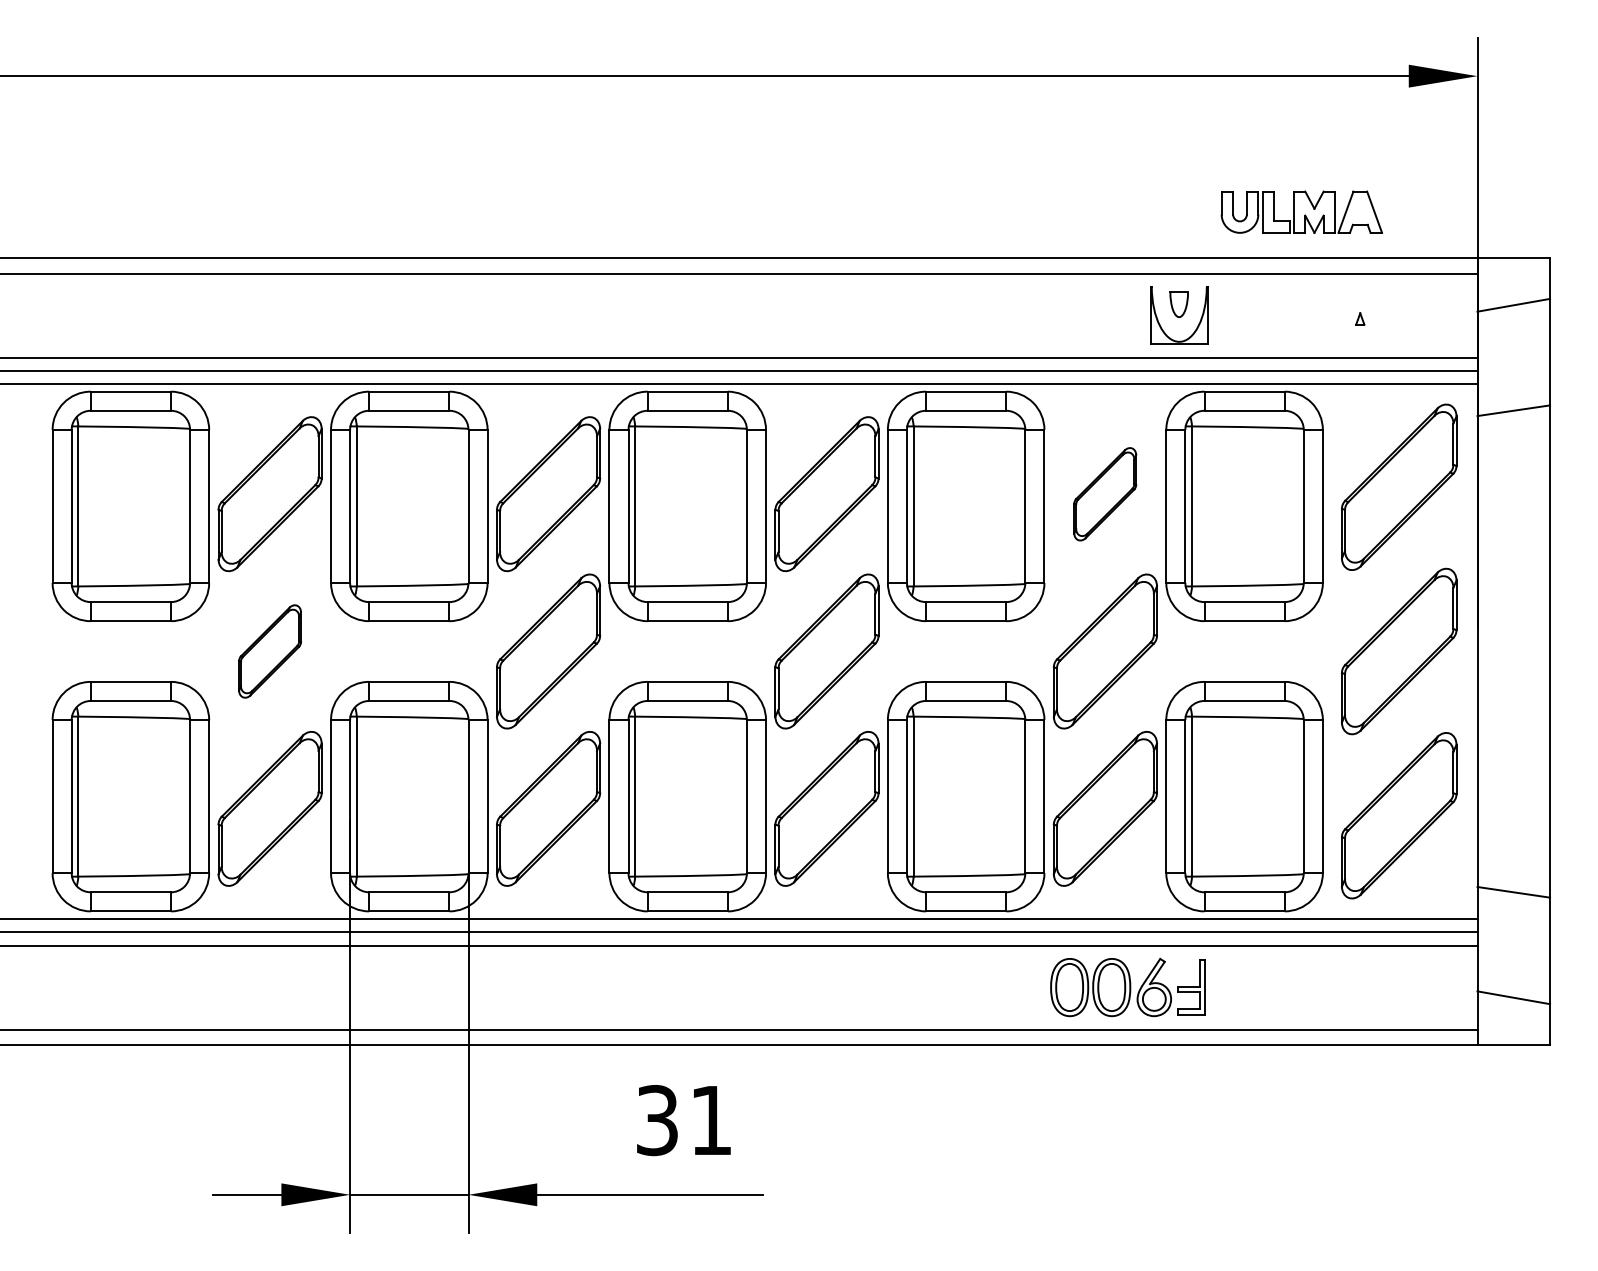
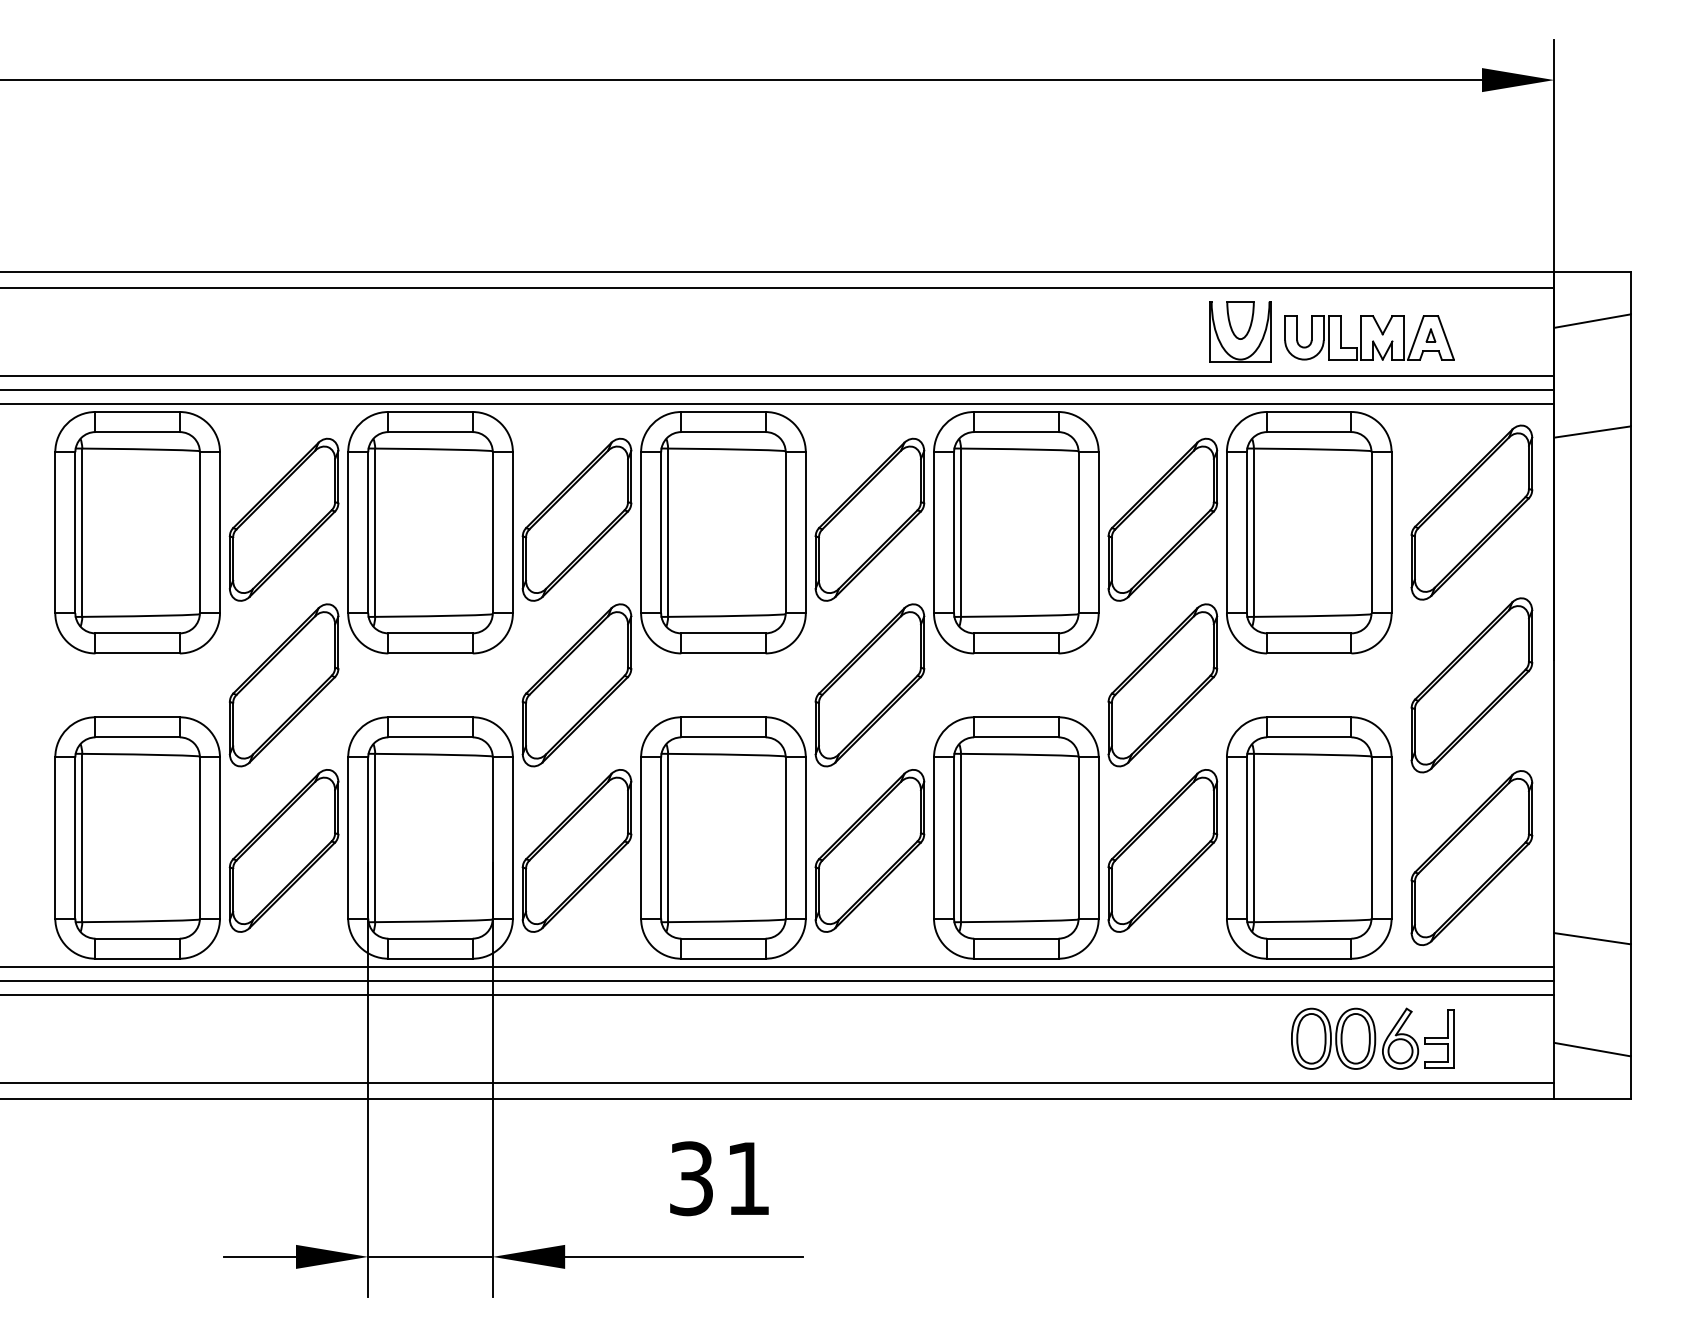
part: (1301, 211) -> (1369, 337), moved
part: (1178, 304) -> (1239, 320), size x1.43
part: (1104, 494) -> (1161, 520), size x1.67
part: (269, 651) -> (283, 685), size x1.67
part: (1127, 987) -> (1372, 1038), moved

